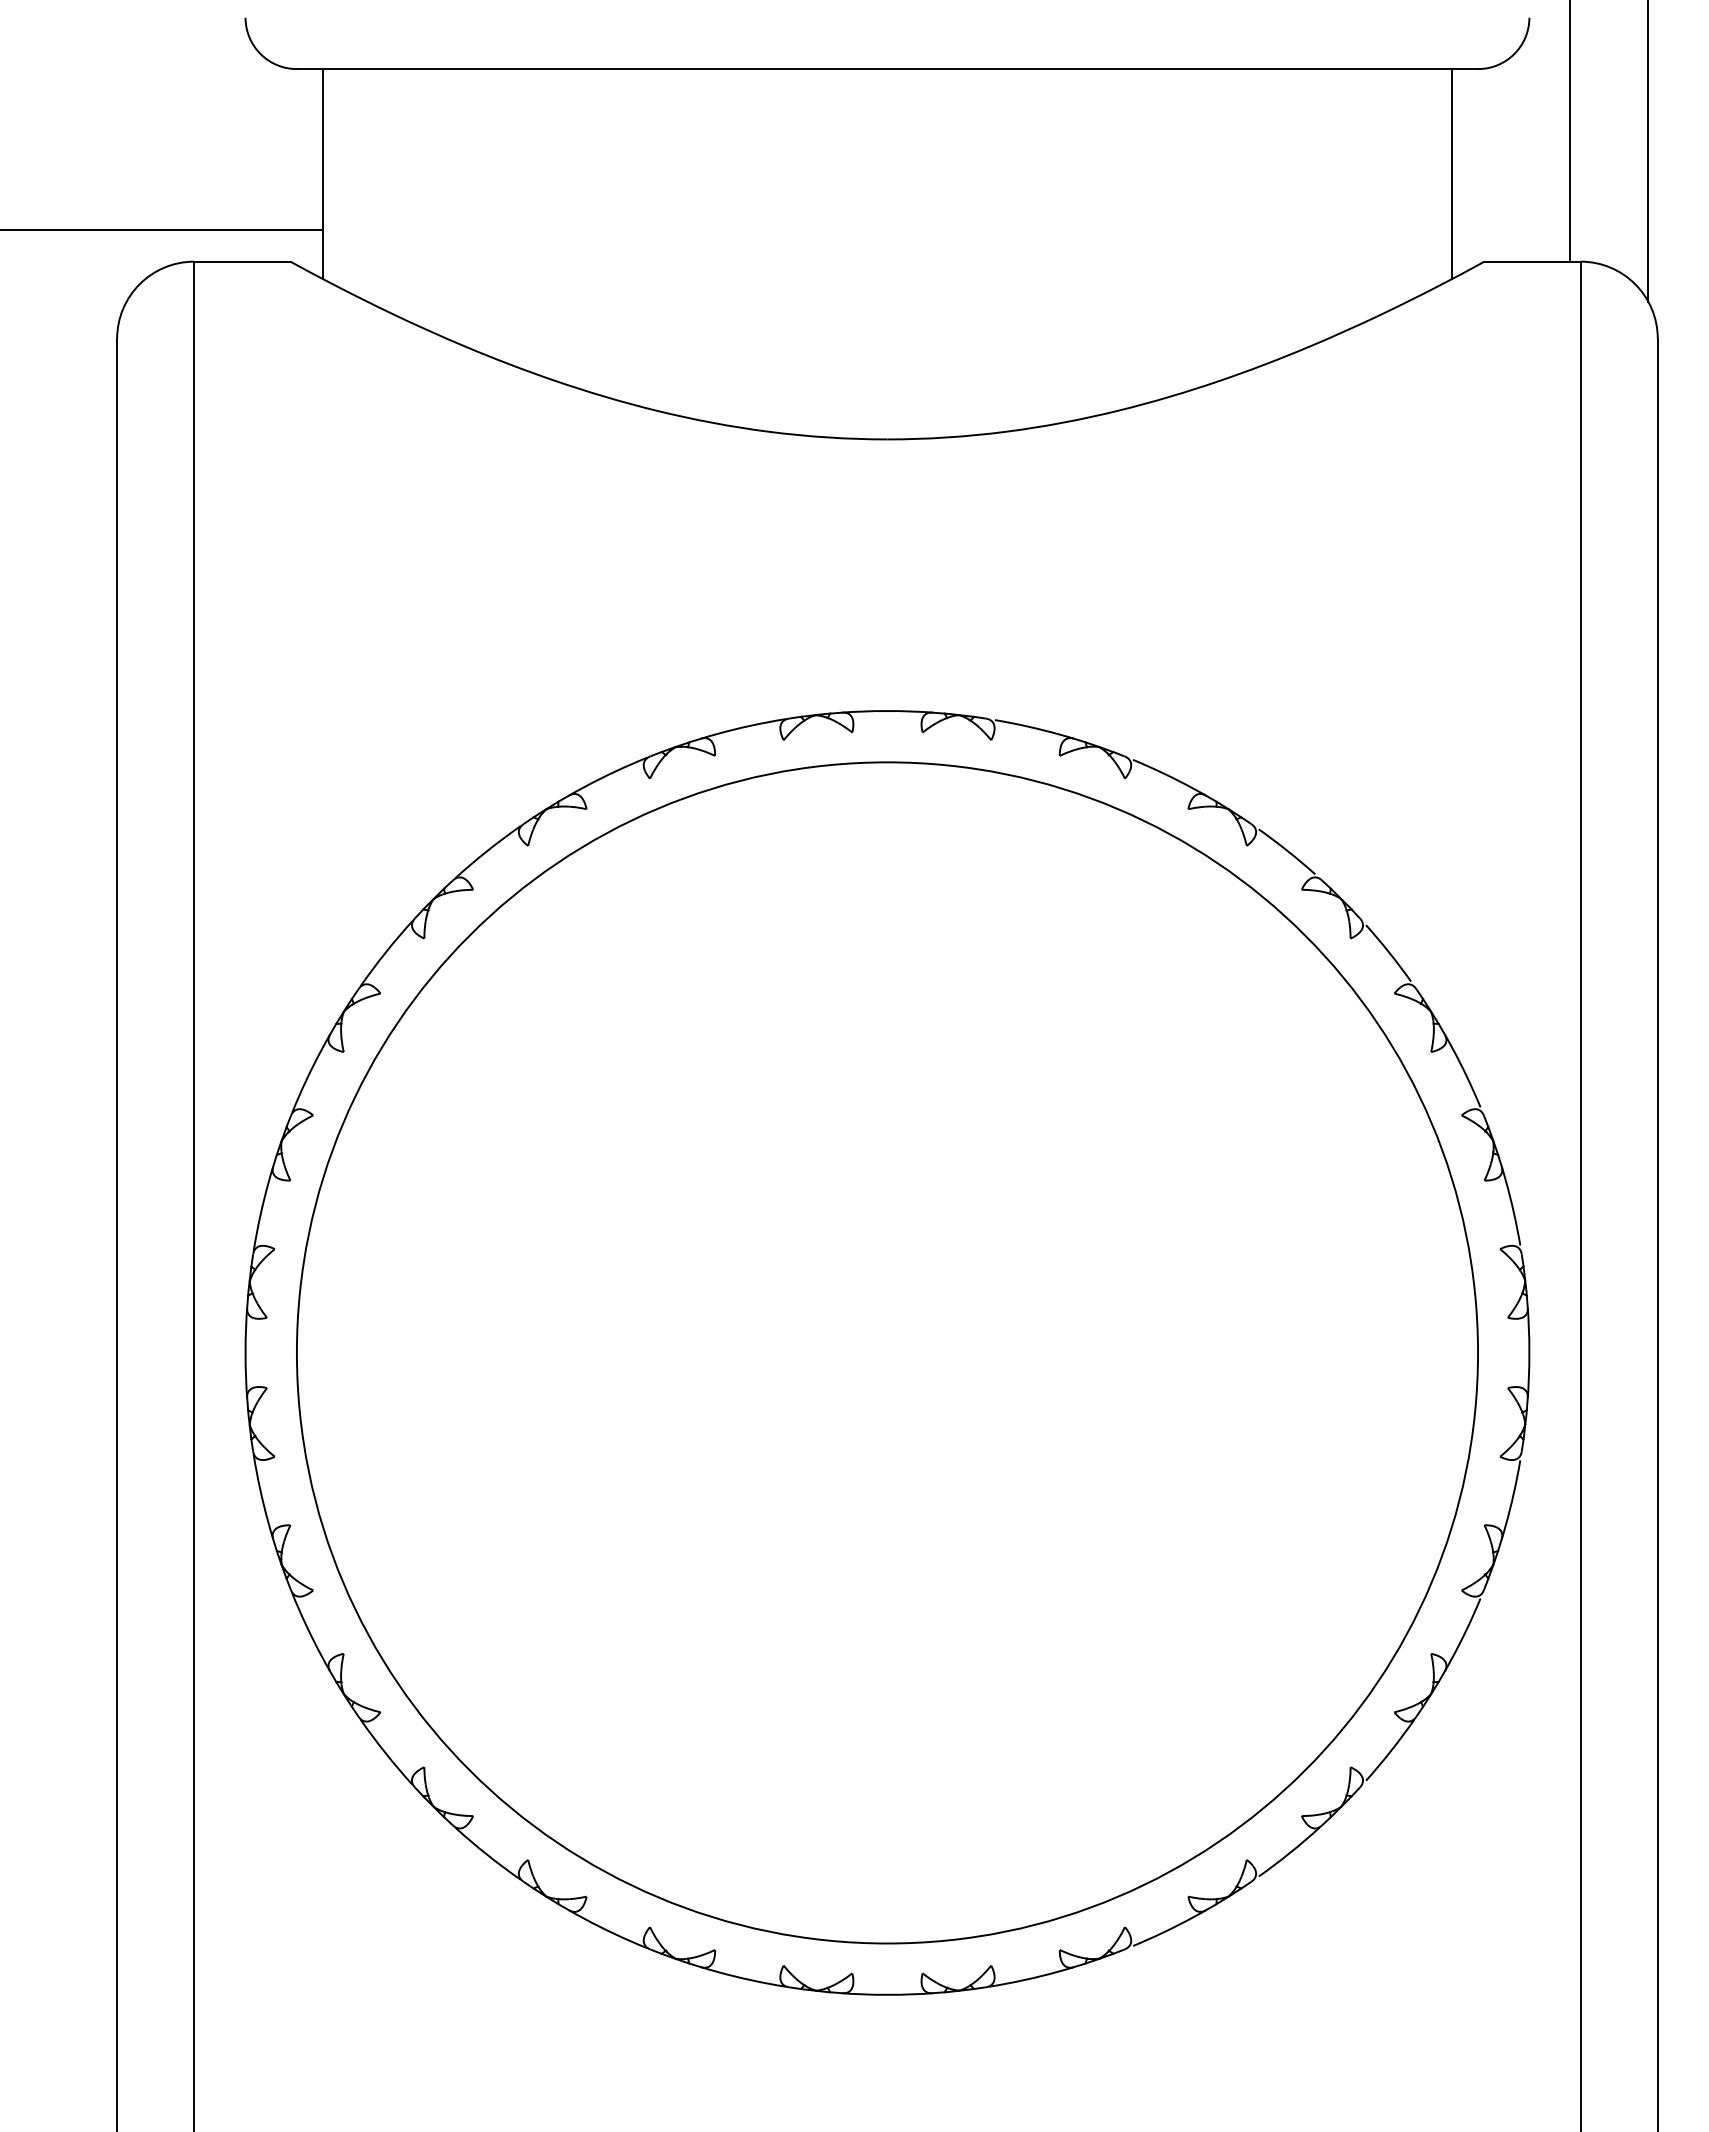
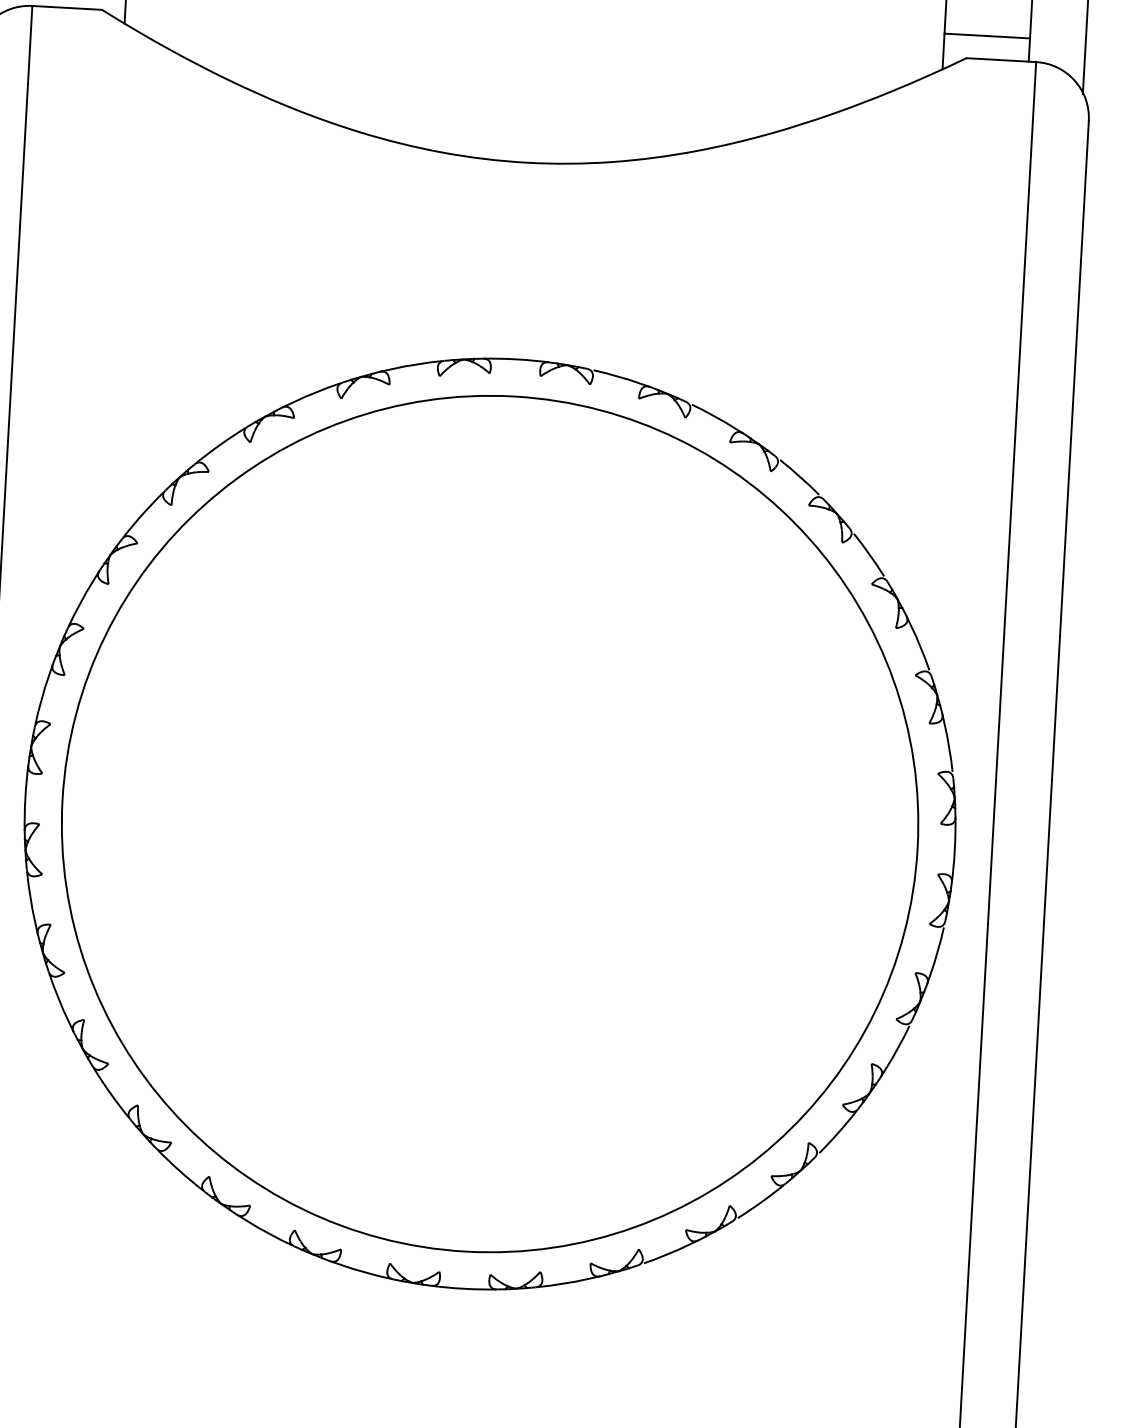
line: (1511, 229) -> (987, 35), added

